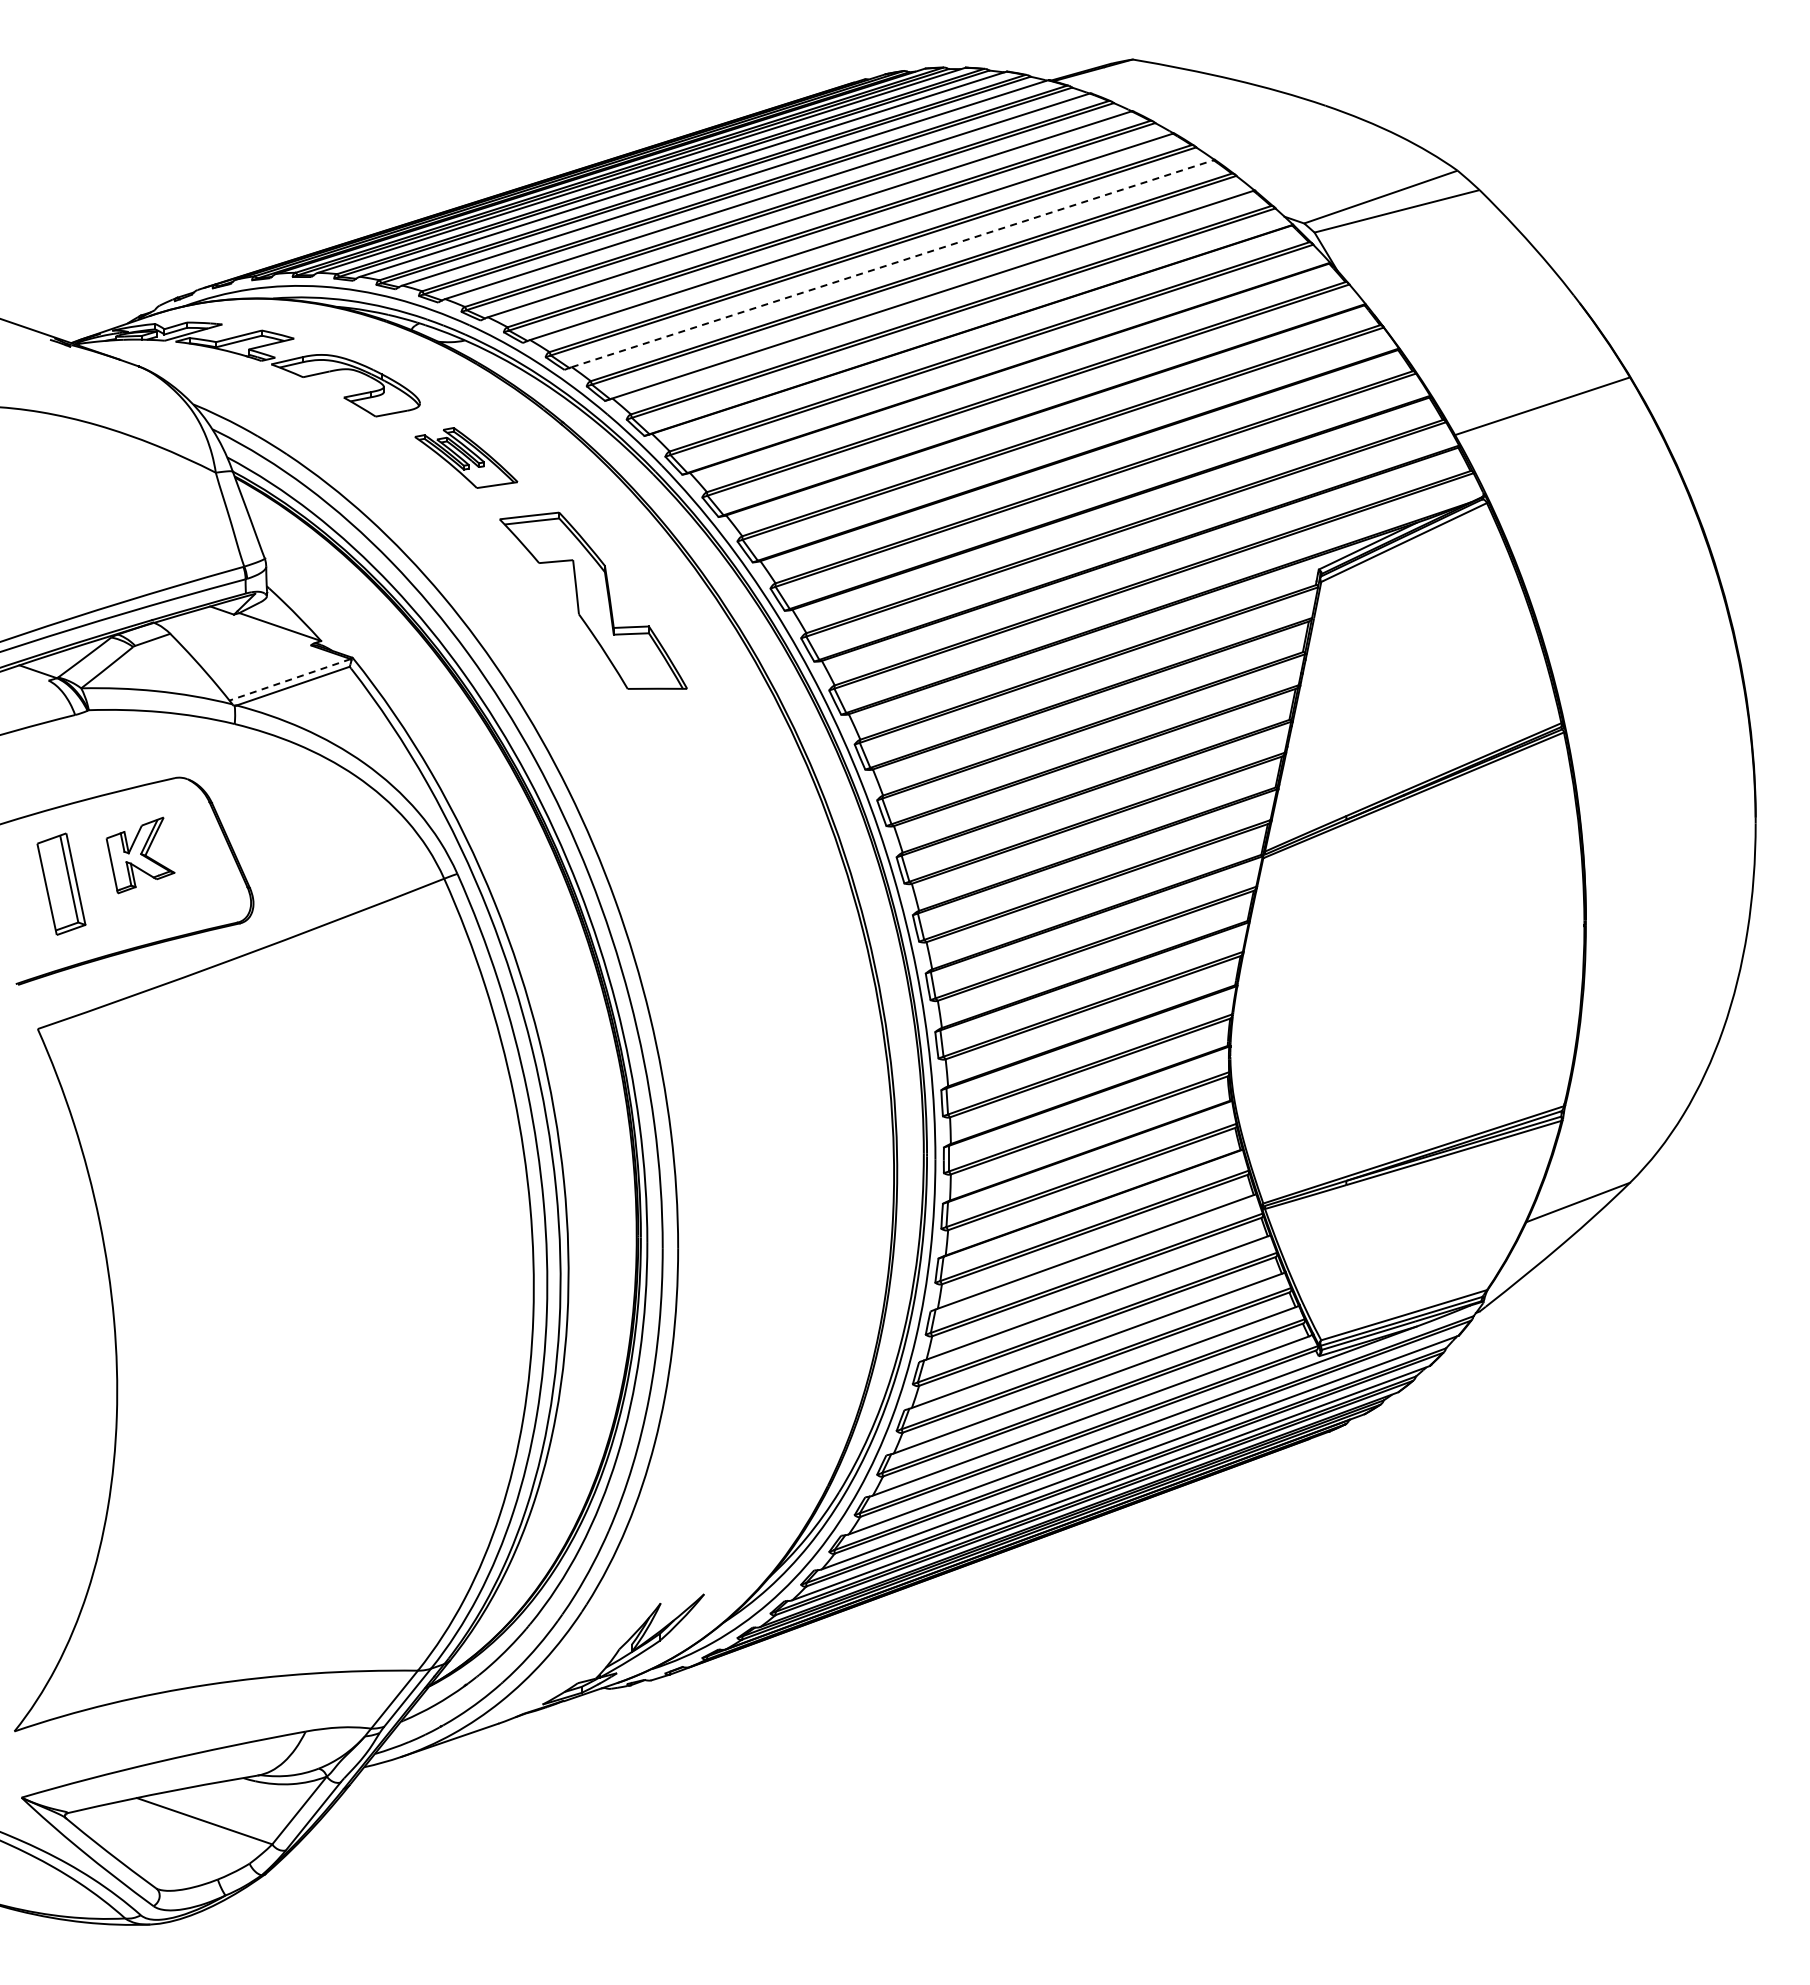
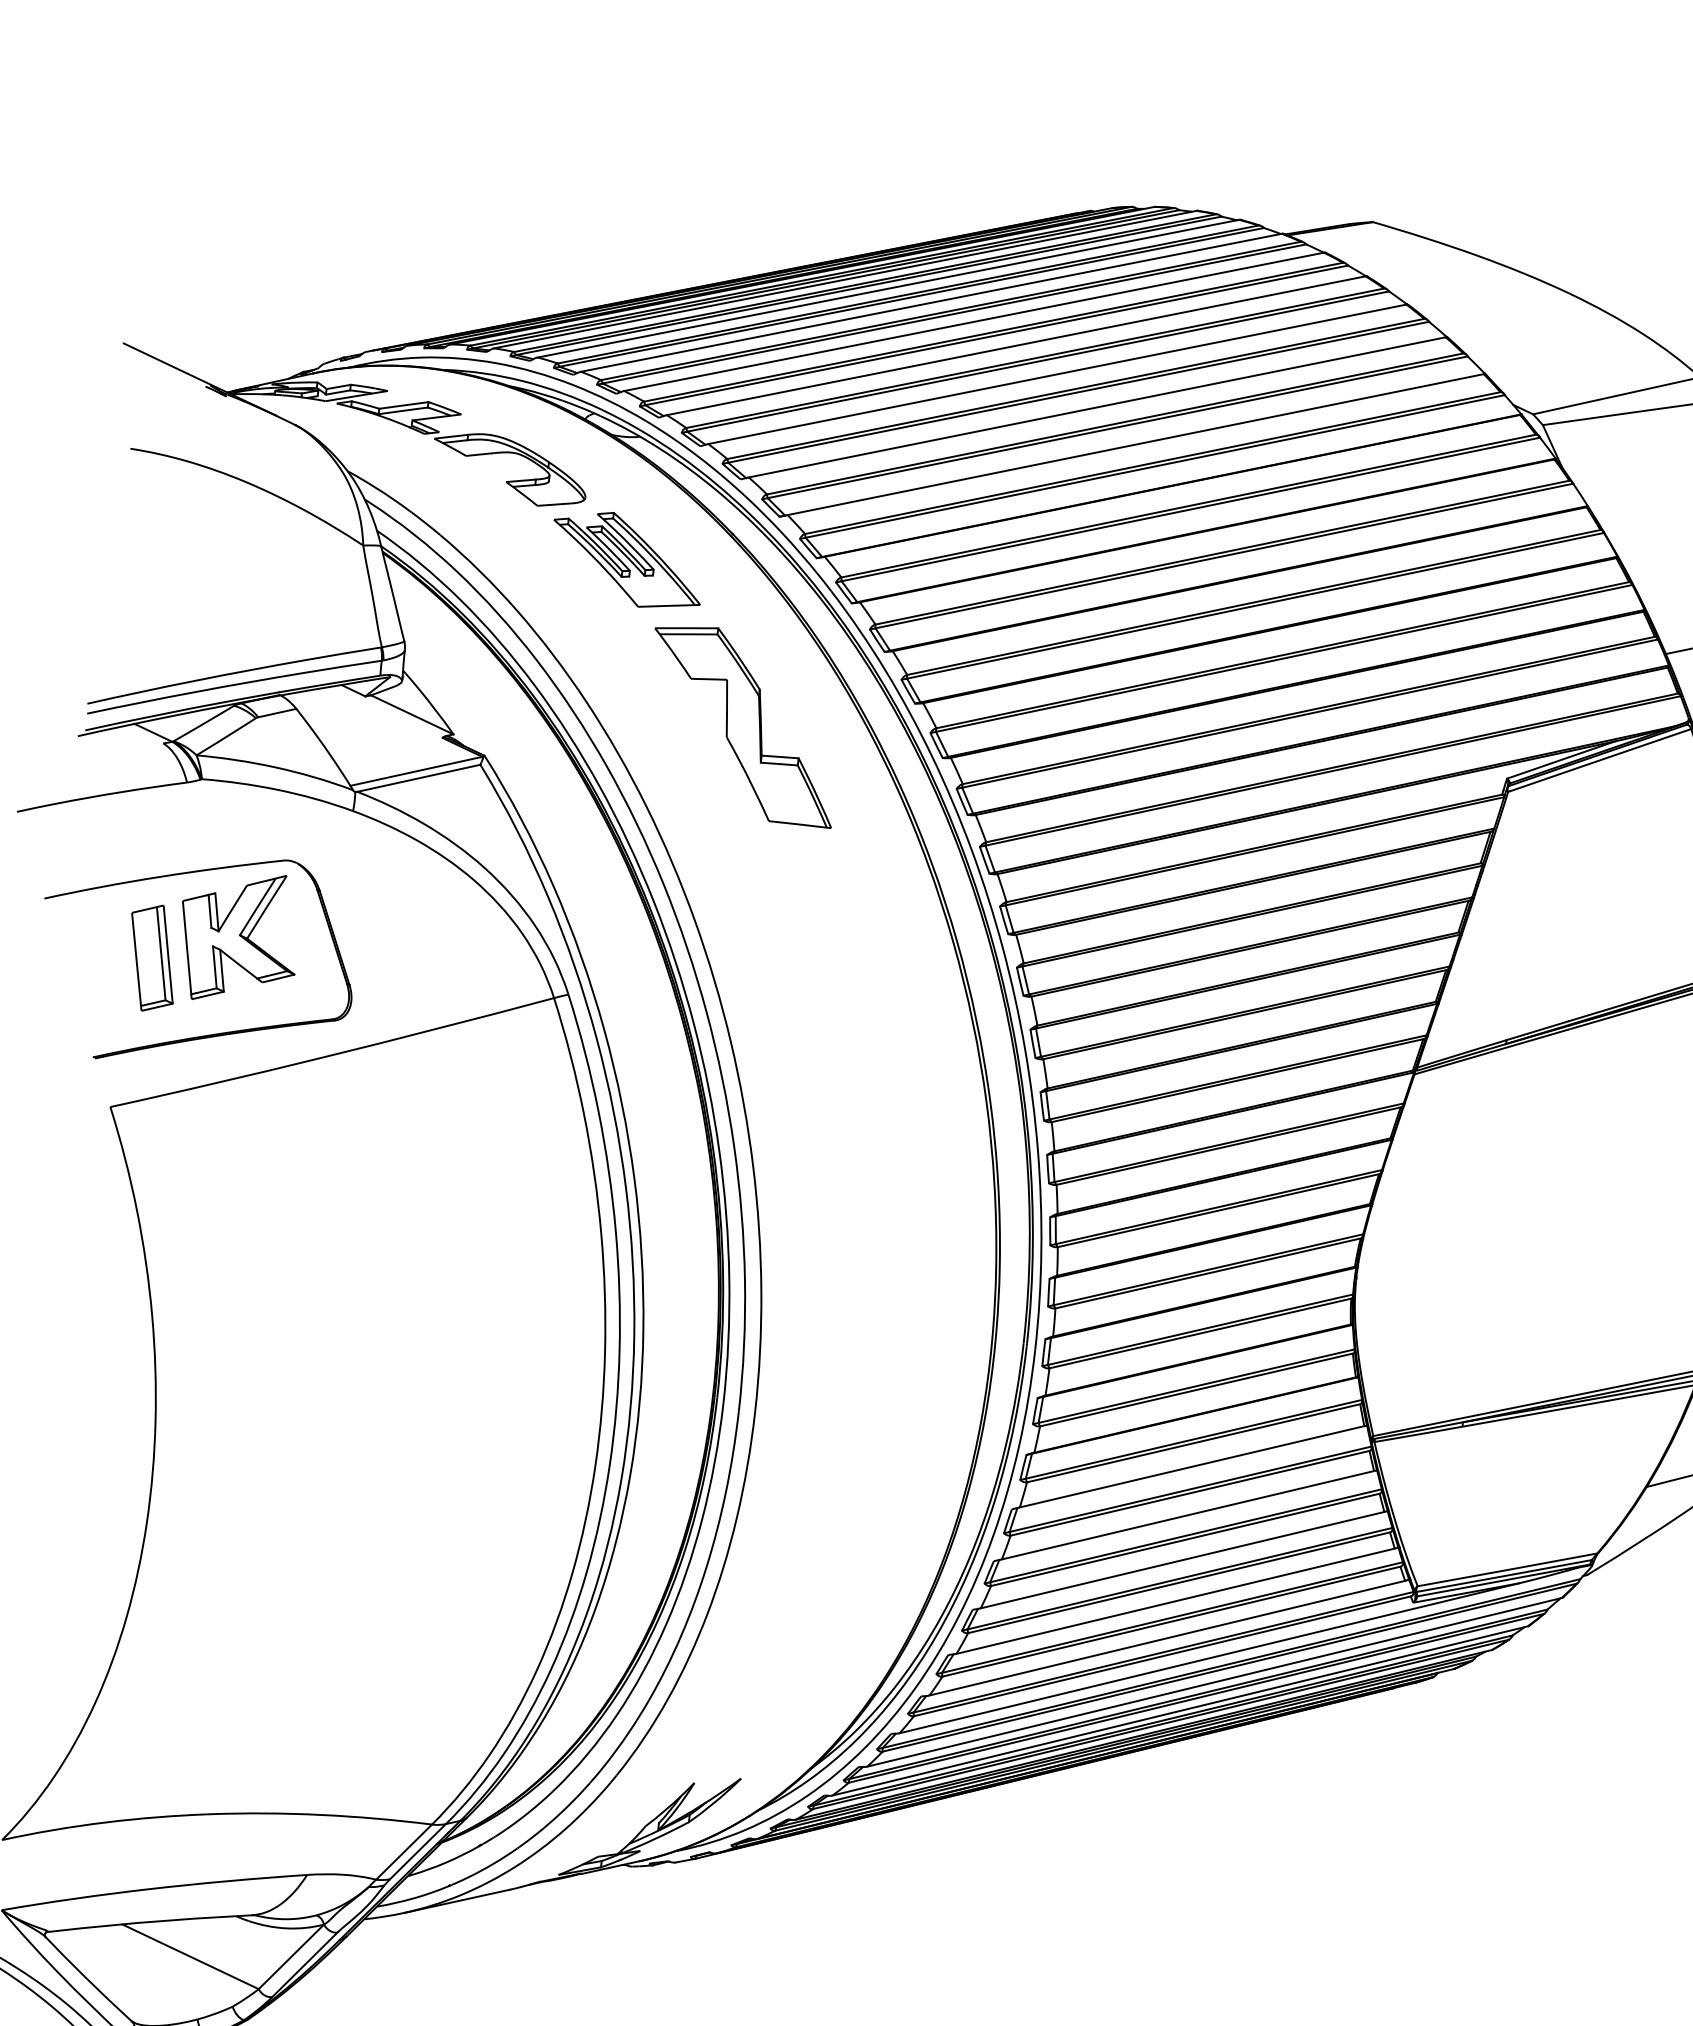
line: (893, 263) -> (1098, 407), dashed -> solid
part: (466, 457) -> (627, 559), size x1.43
line: (289, 679) -> (415, 770), dashed -> solid
part: (140, 855) -> (238, 937), size x1.67

